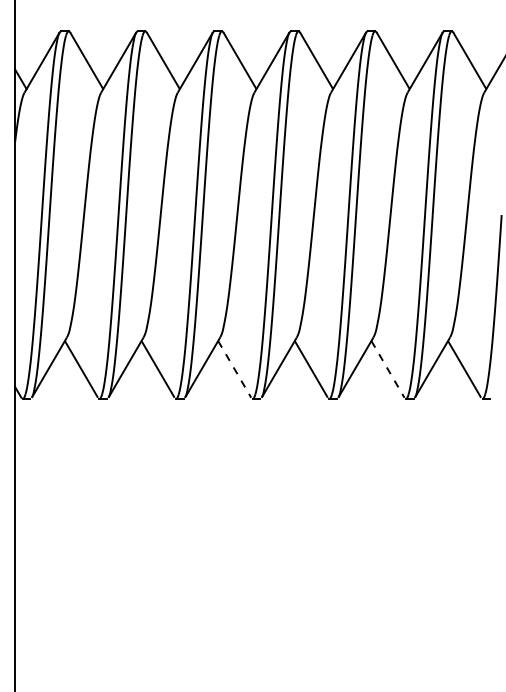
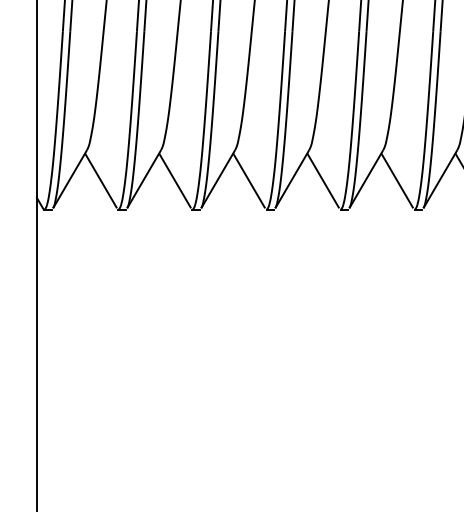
line: (234, 368) -> (249, 180), dashed -> solid
line: (387, 368) -> (396, 180), dashed -> solid

